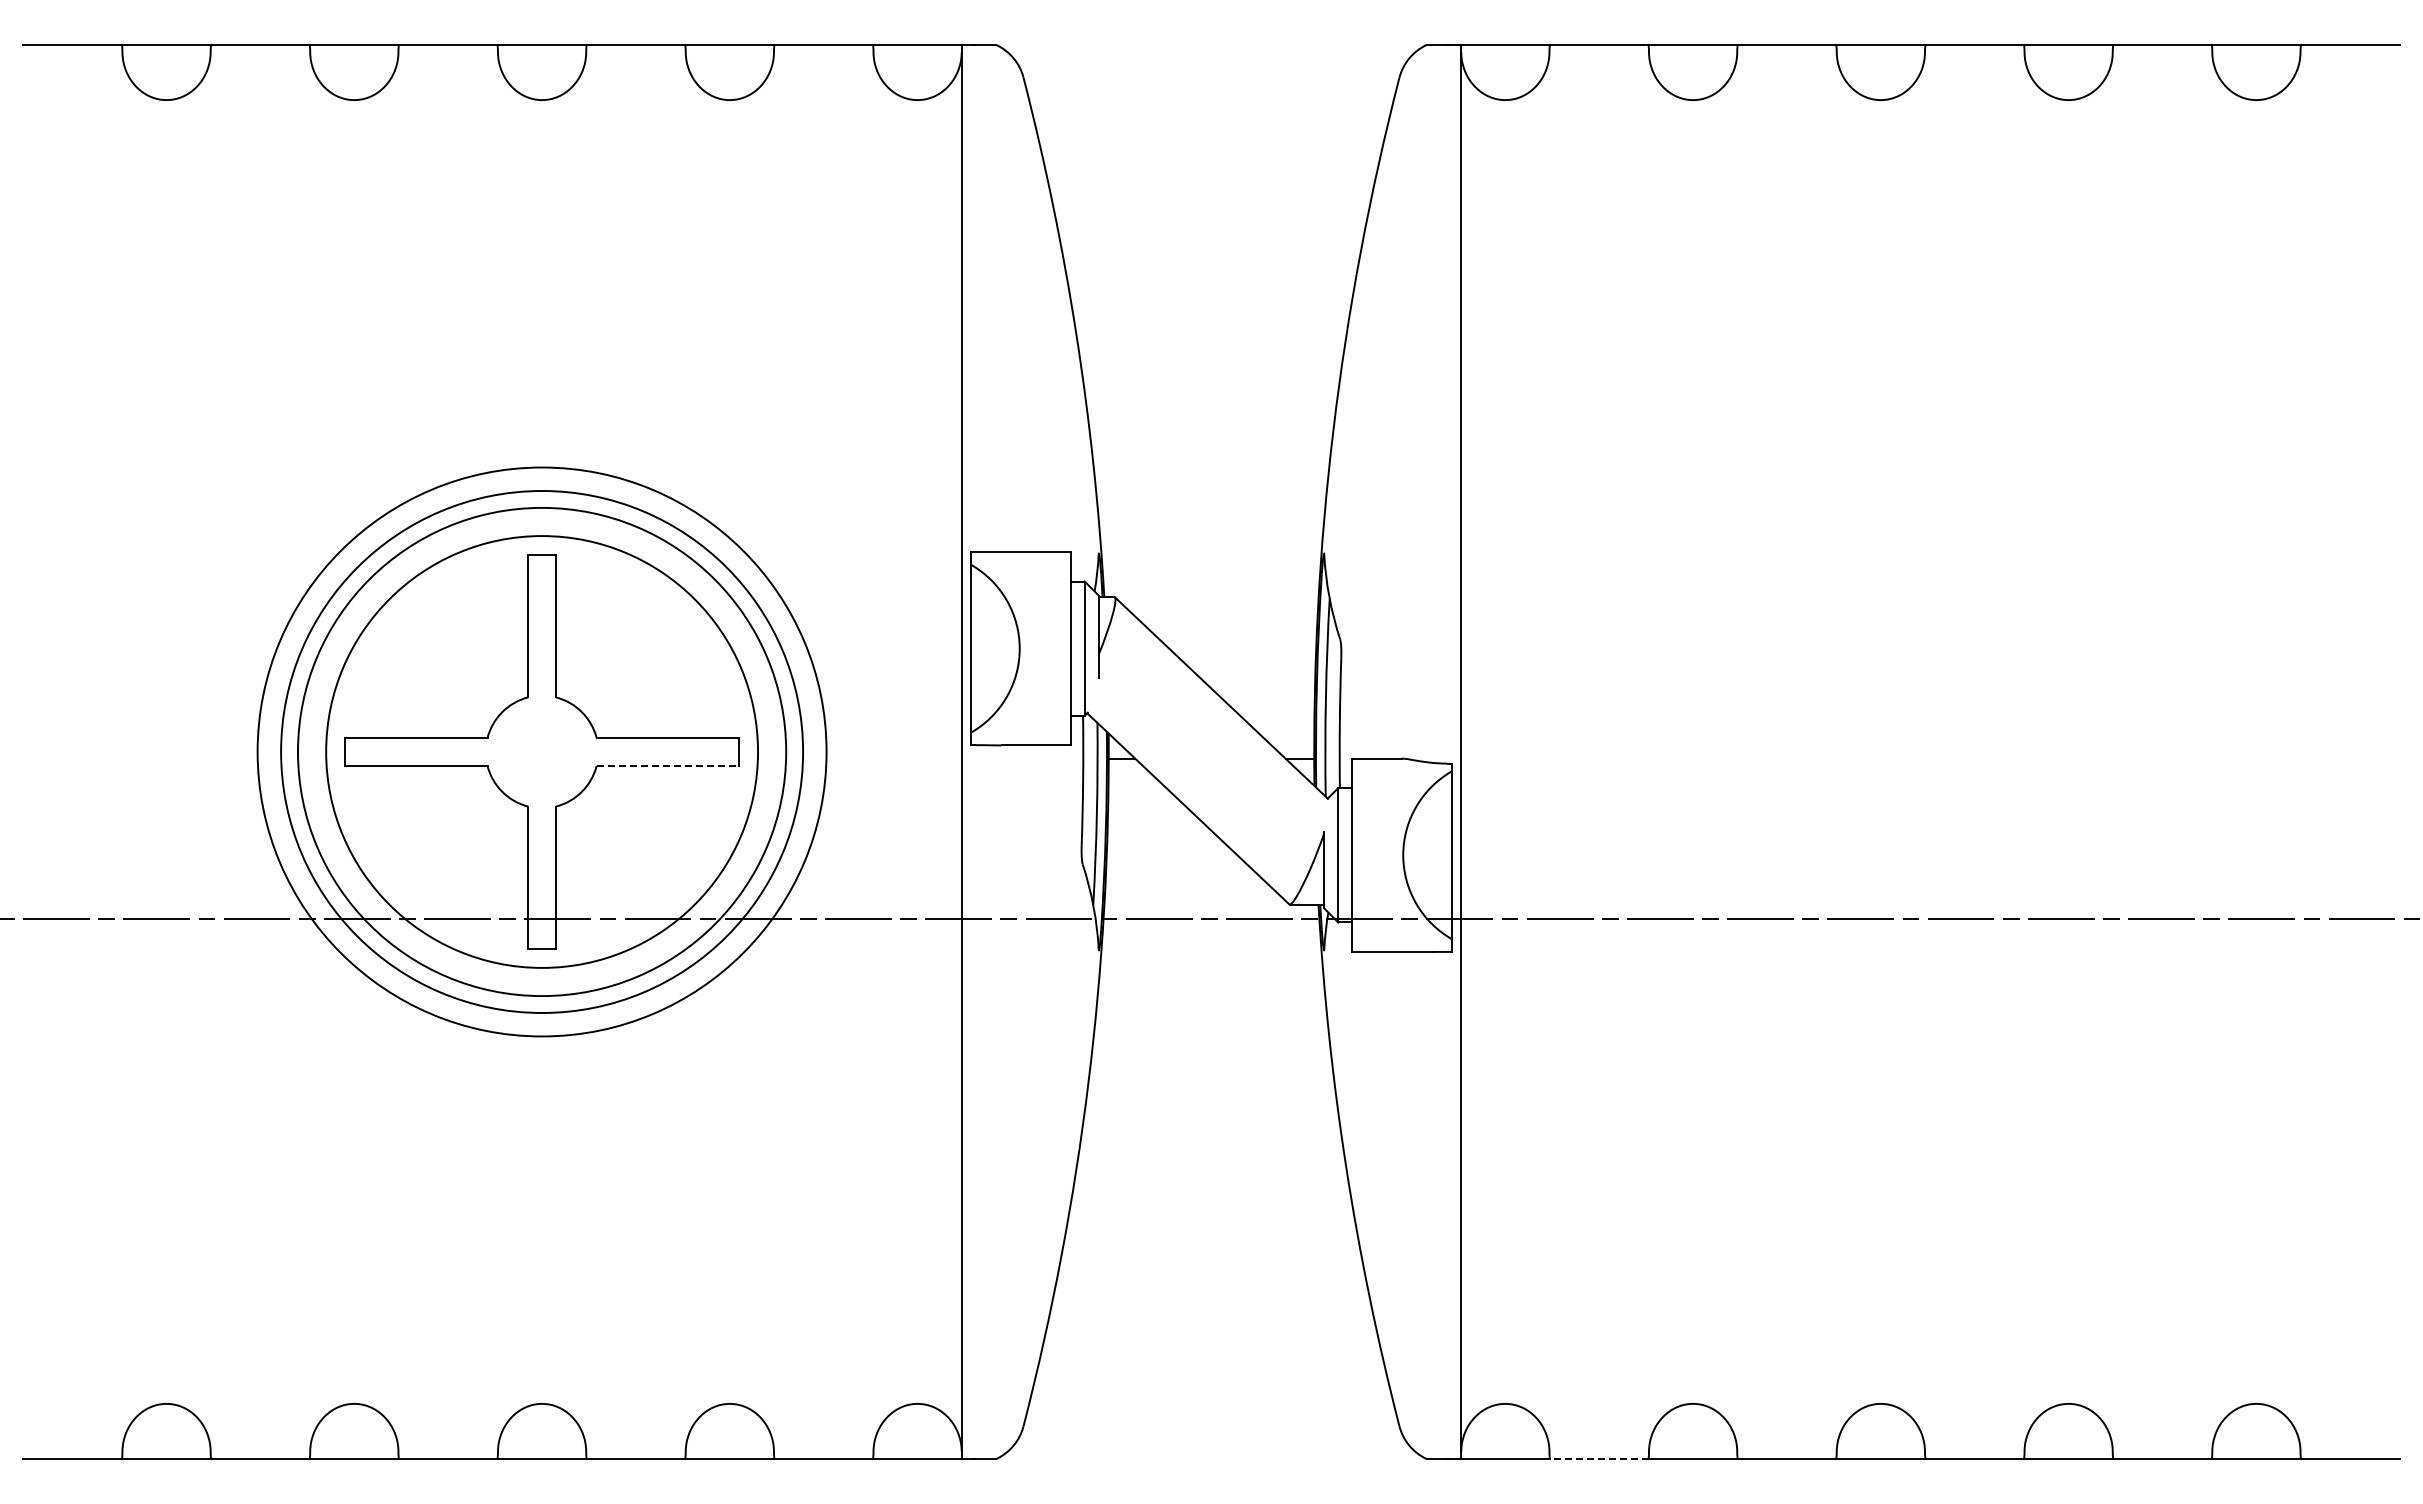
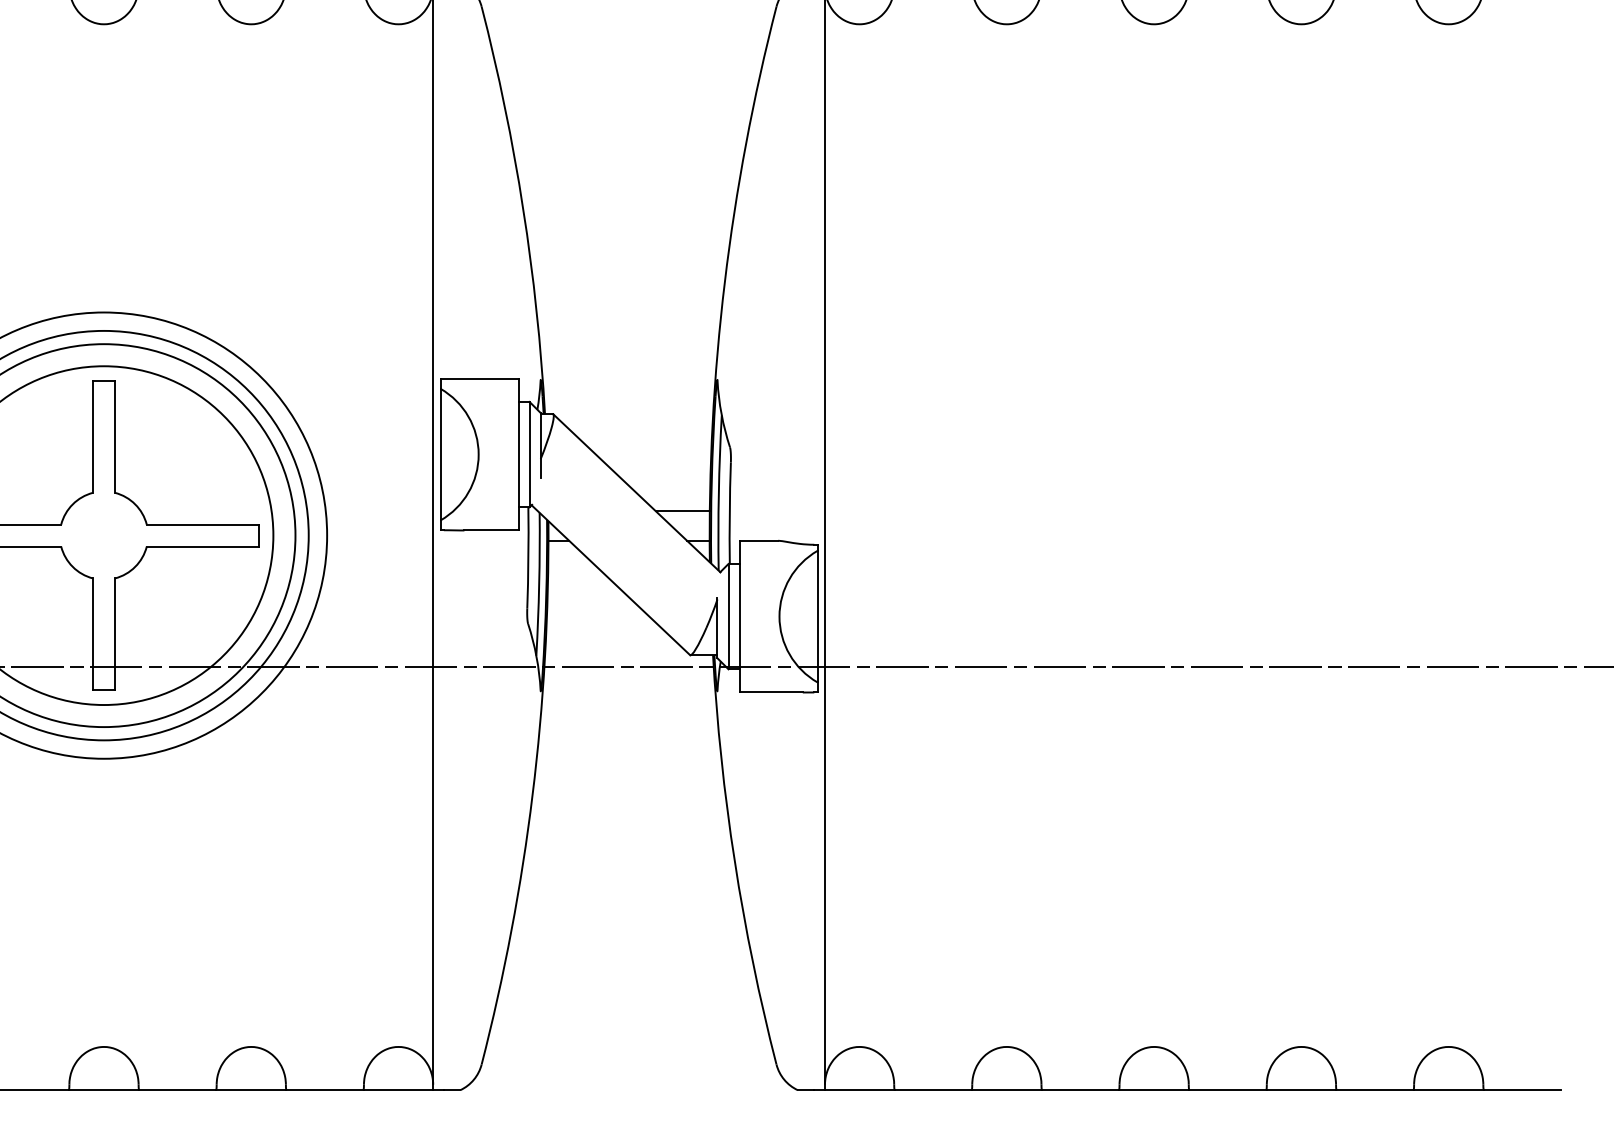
line: (1279, 721) -> (682, 511), added
line: (668, 766) -> (203, 547), dashed -> solid
line: (1598, 1458) -> (932, 1089), dashed -> solid

